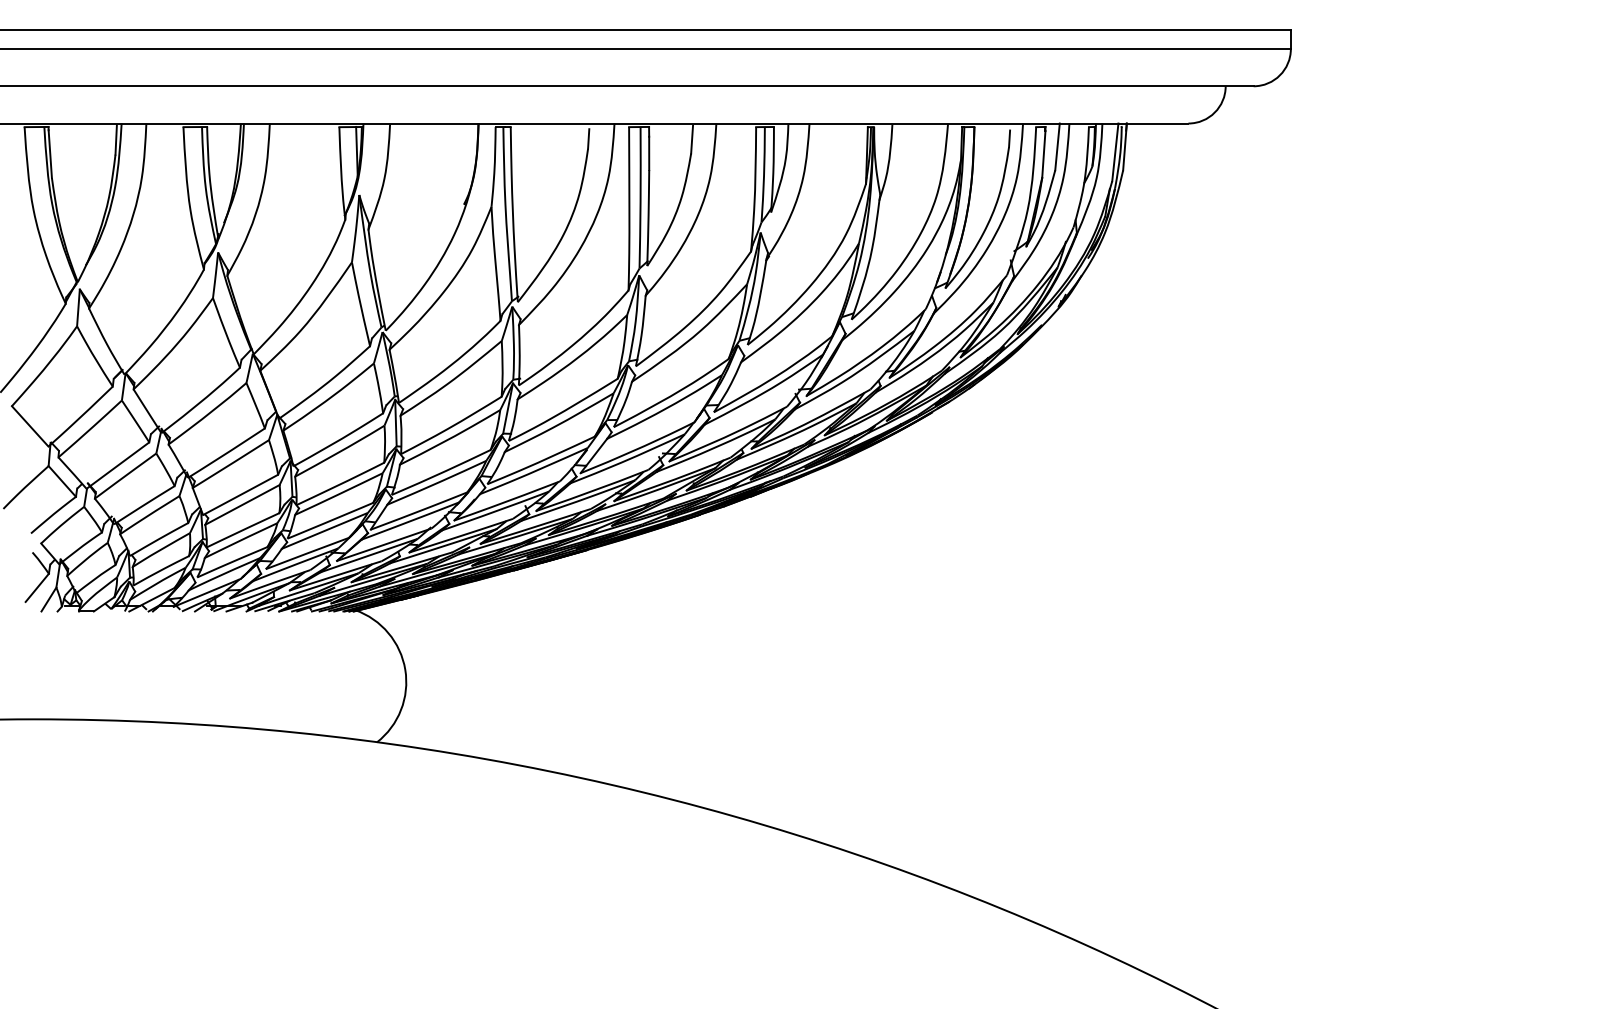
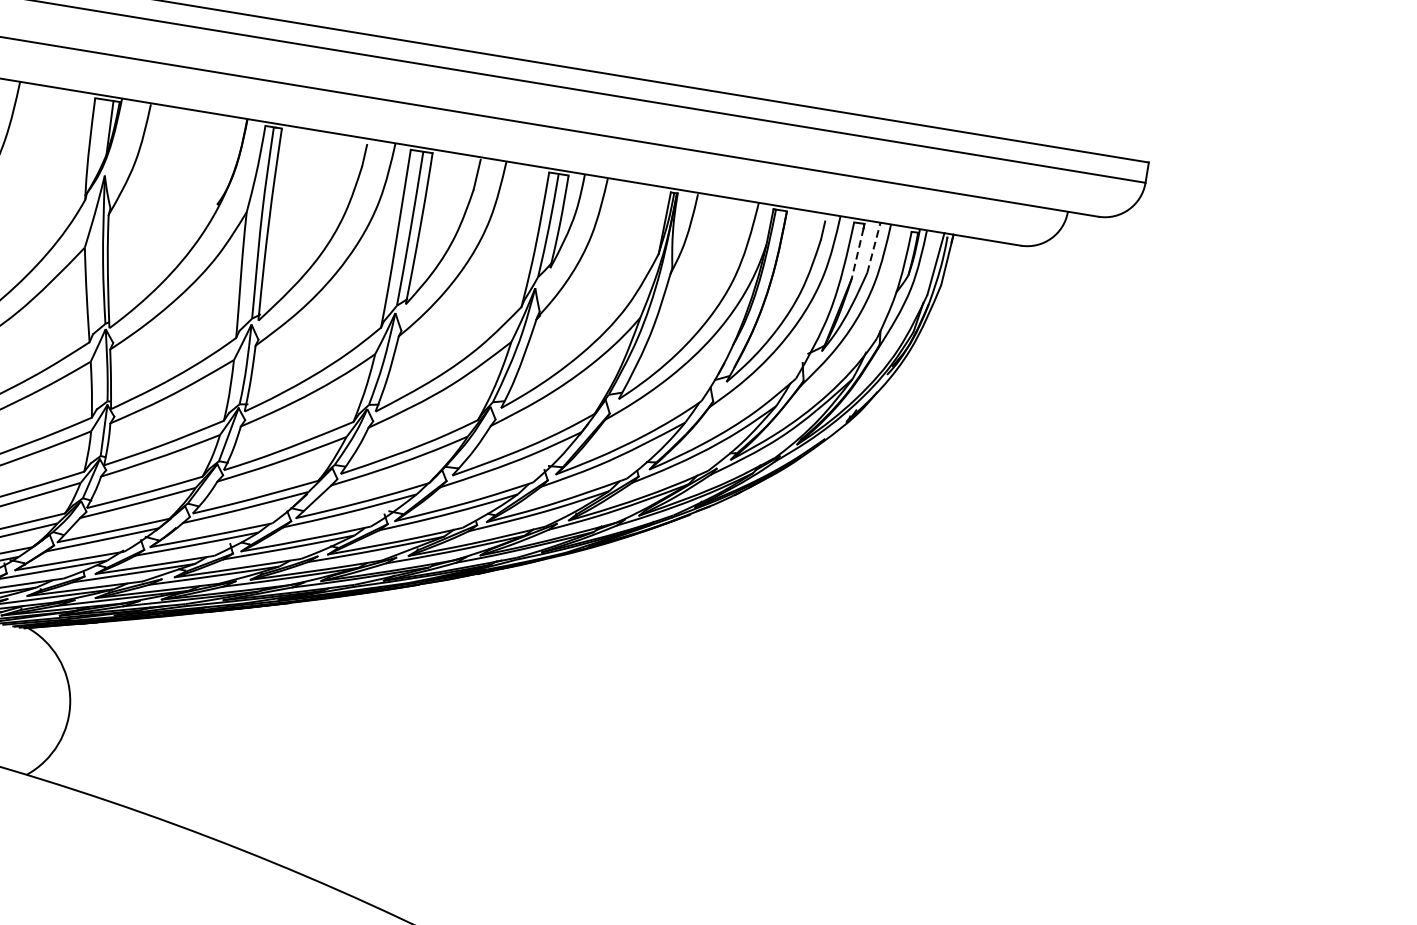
line: (1057, 146) -> (873, 247), solid -> dashed
line: (1043, 154) -> (857, 253), solid -> dashed

